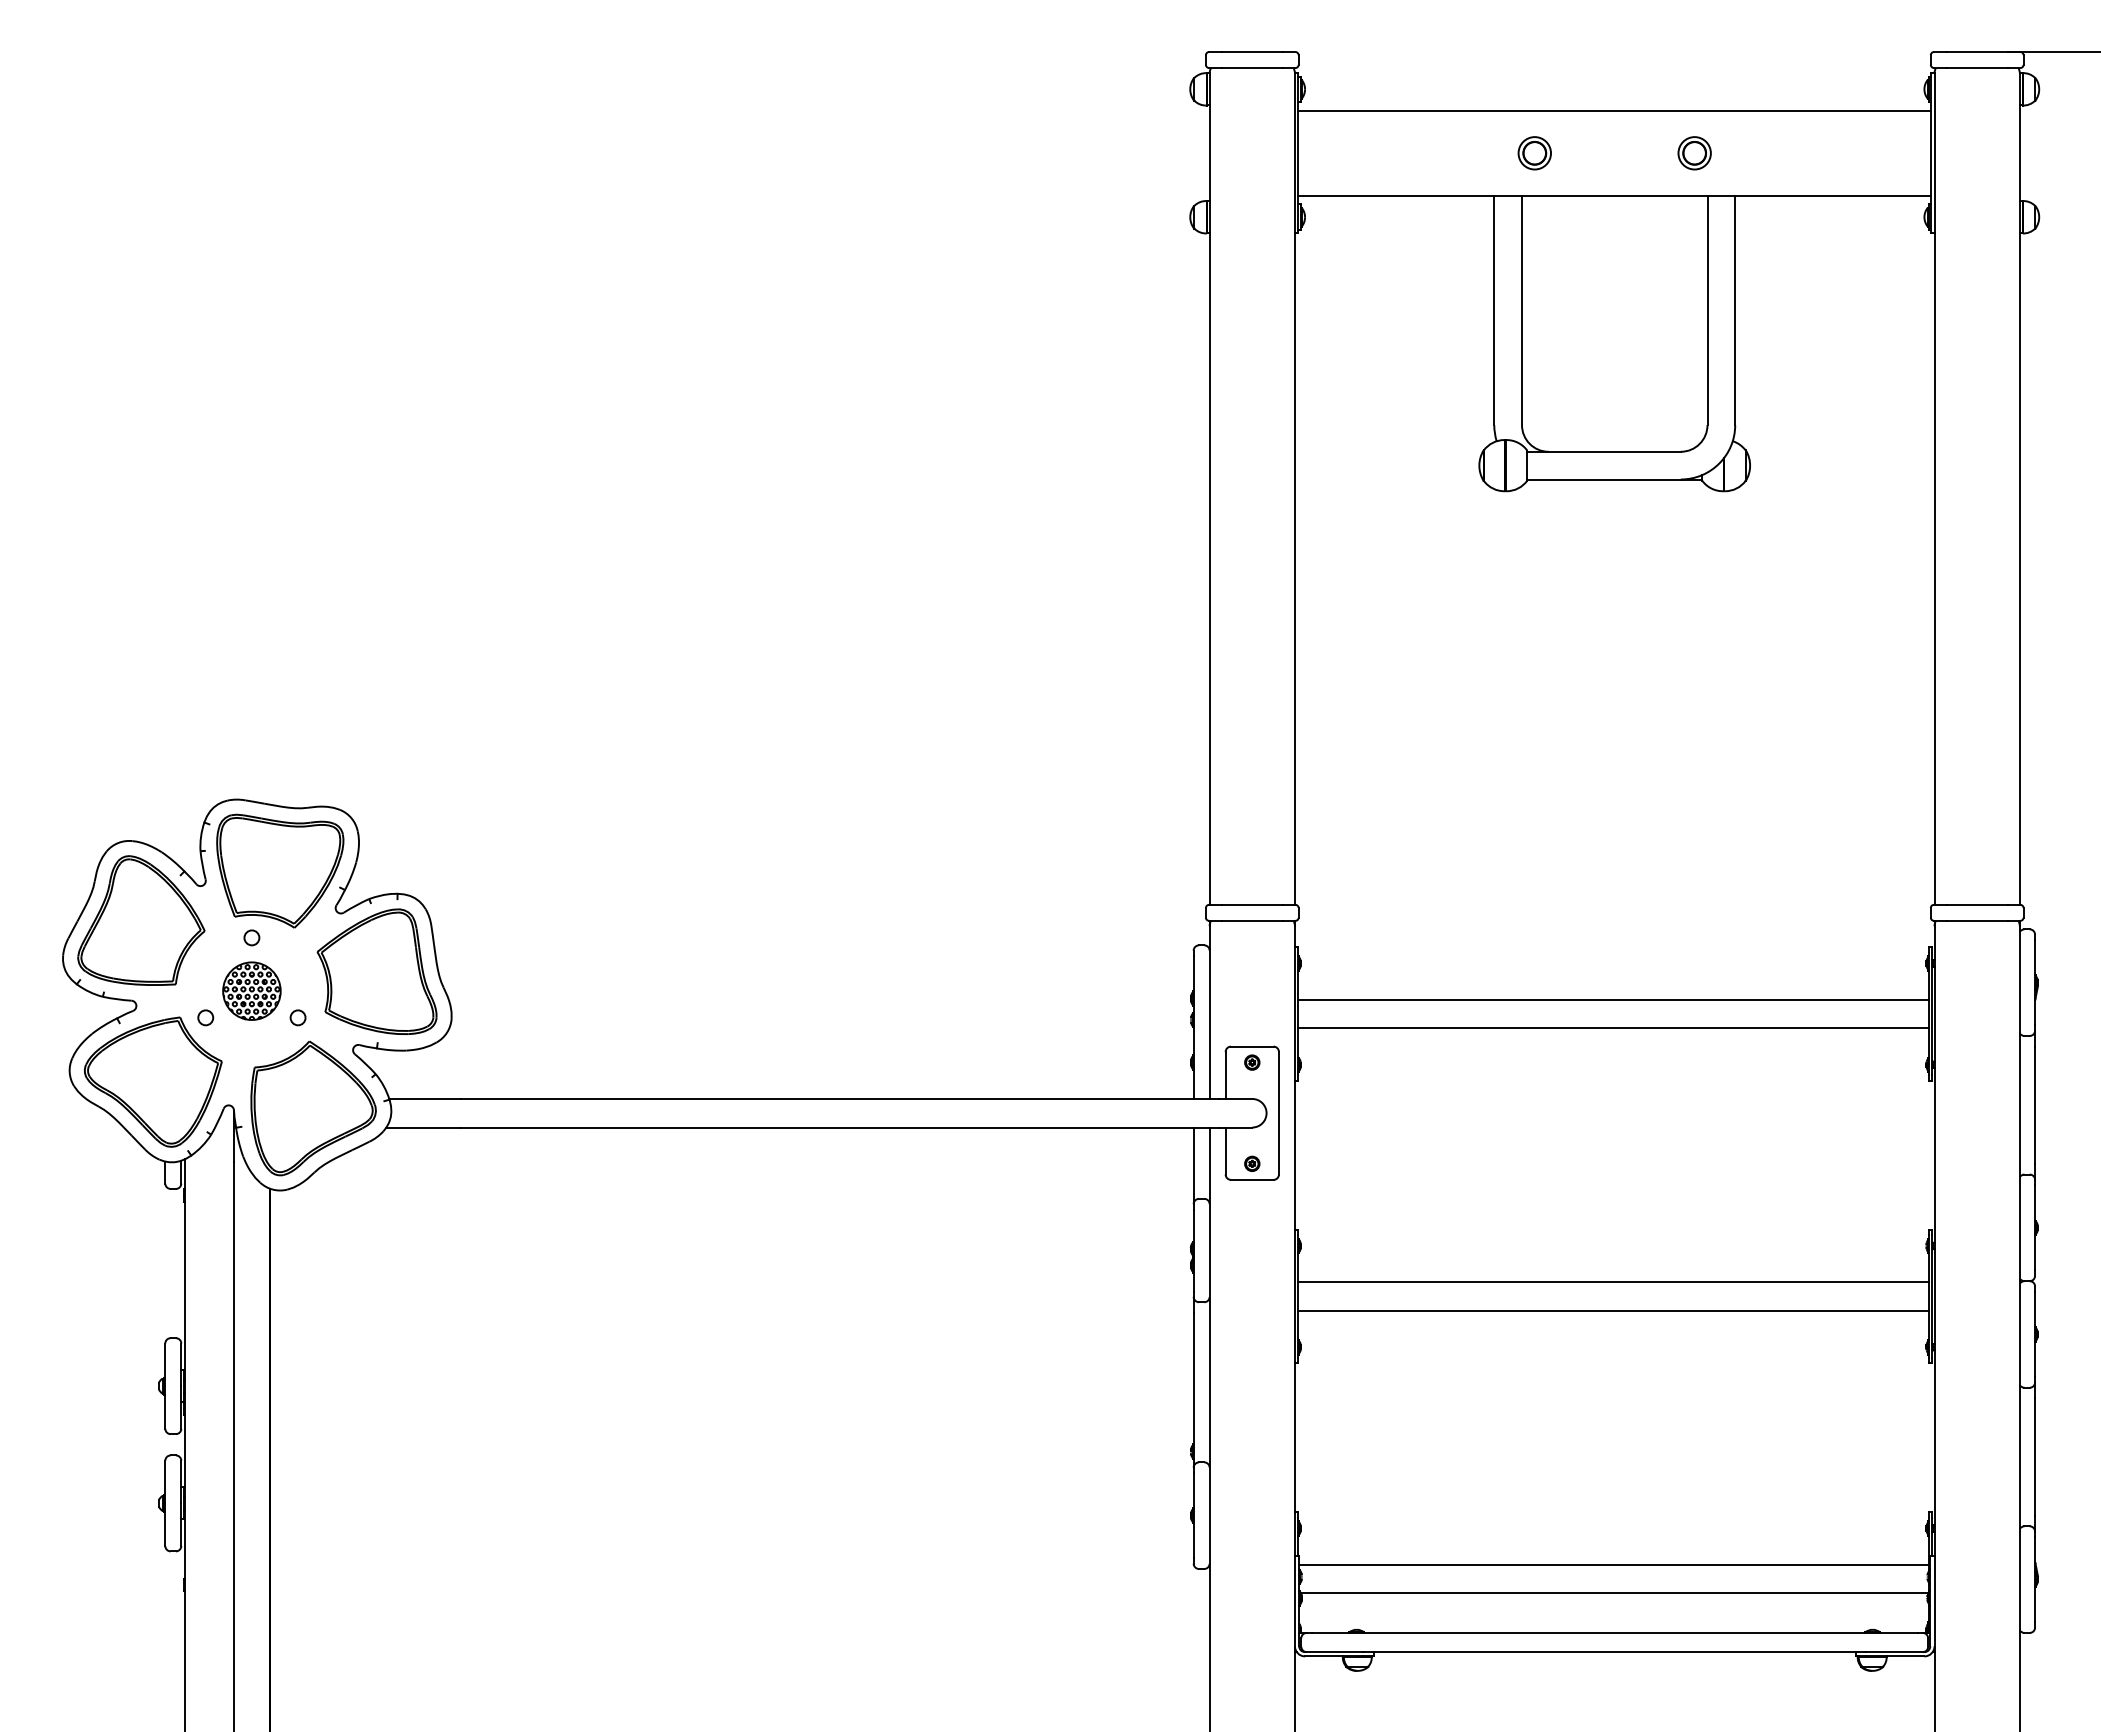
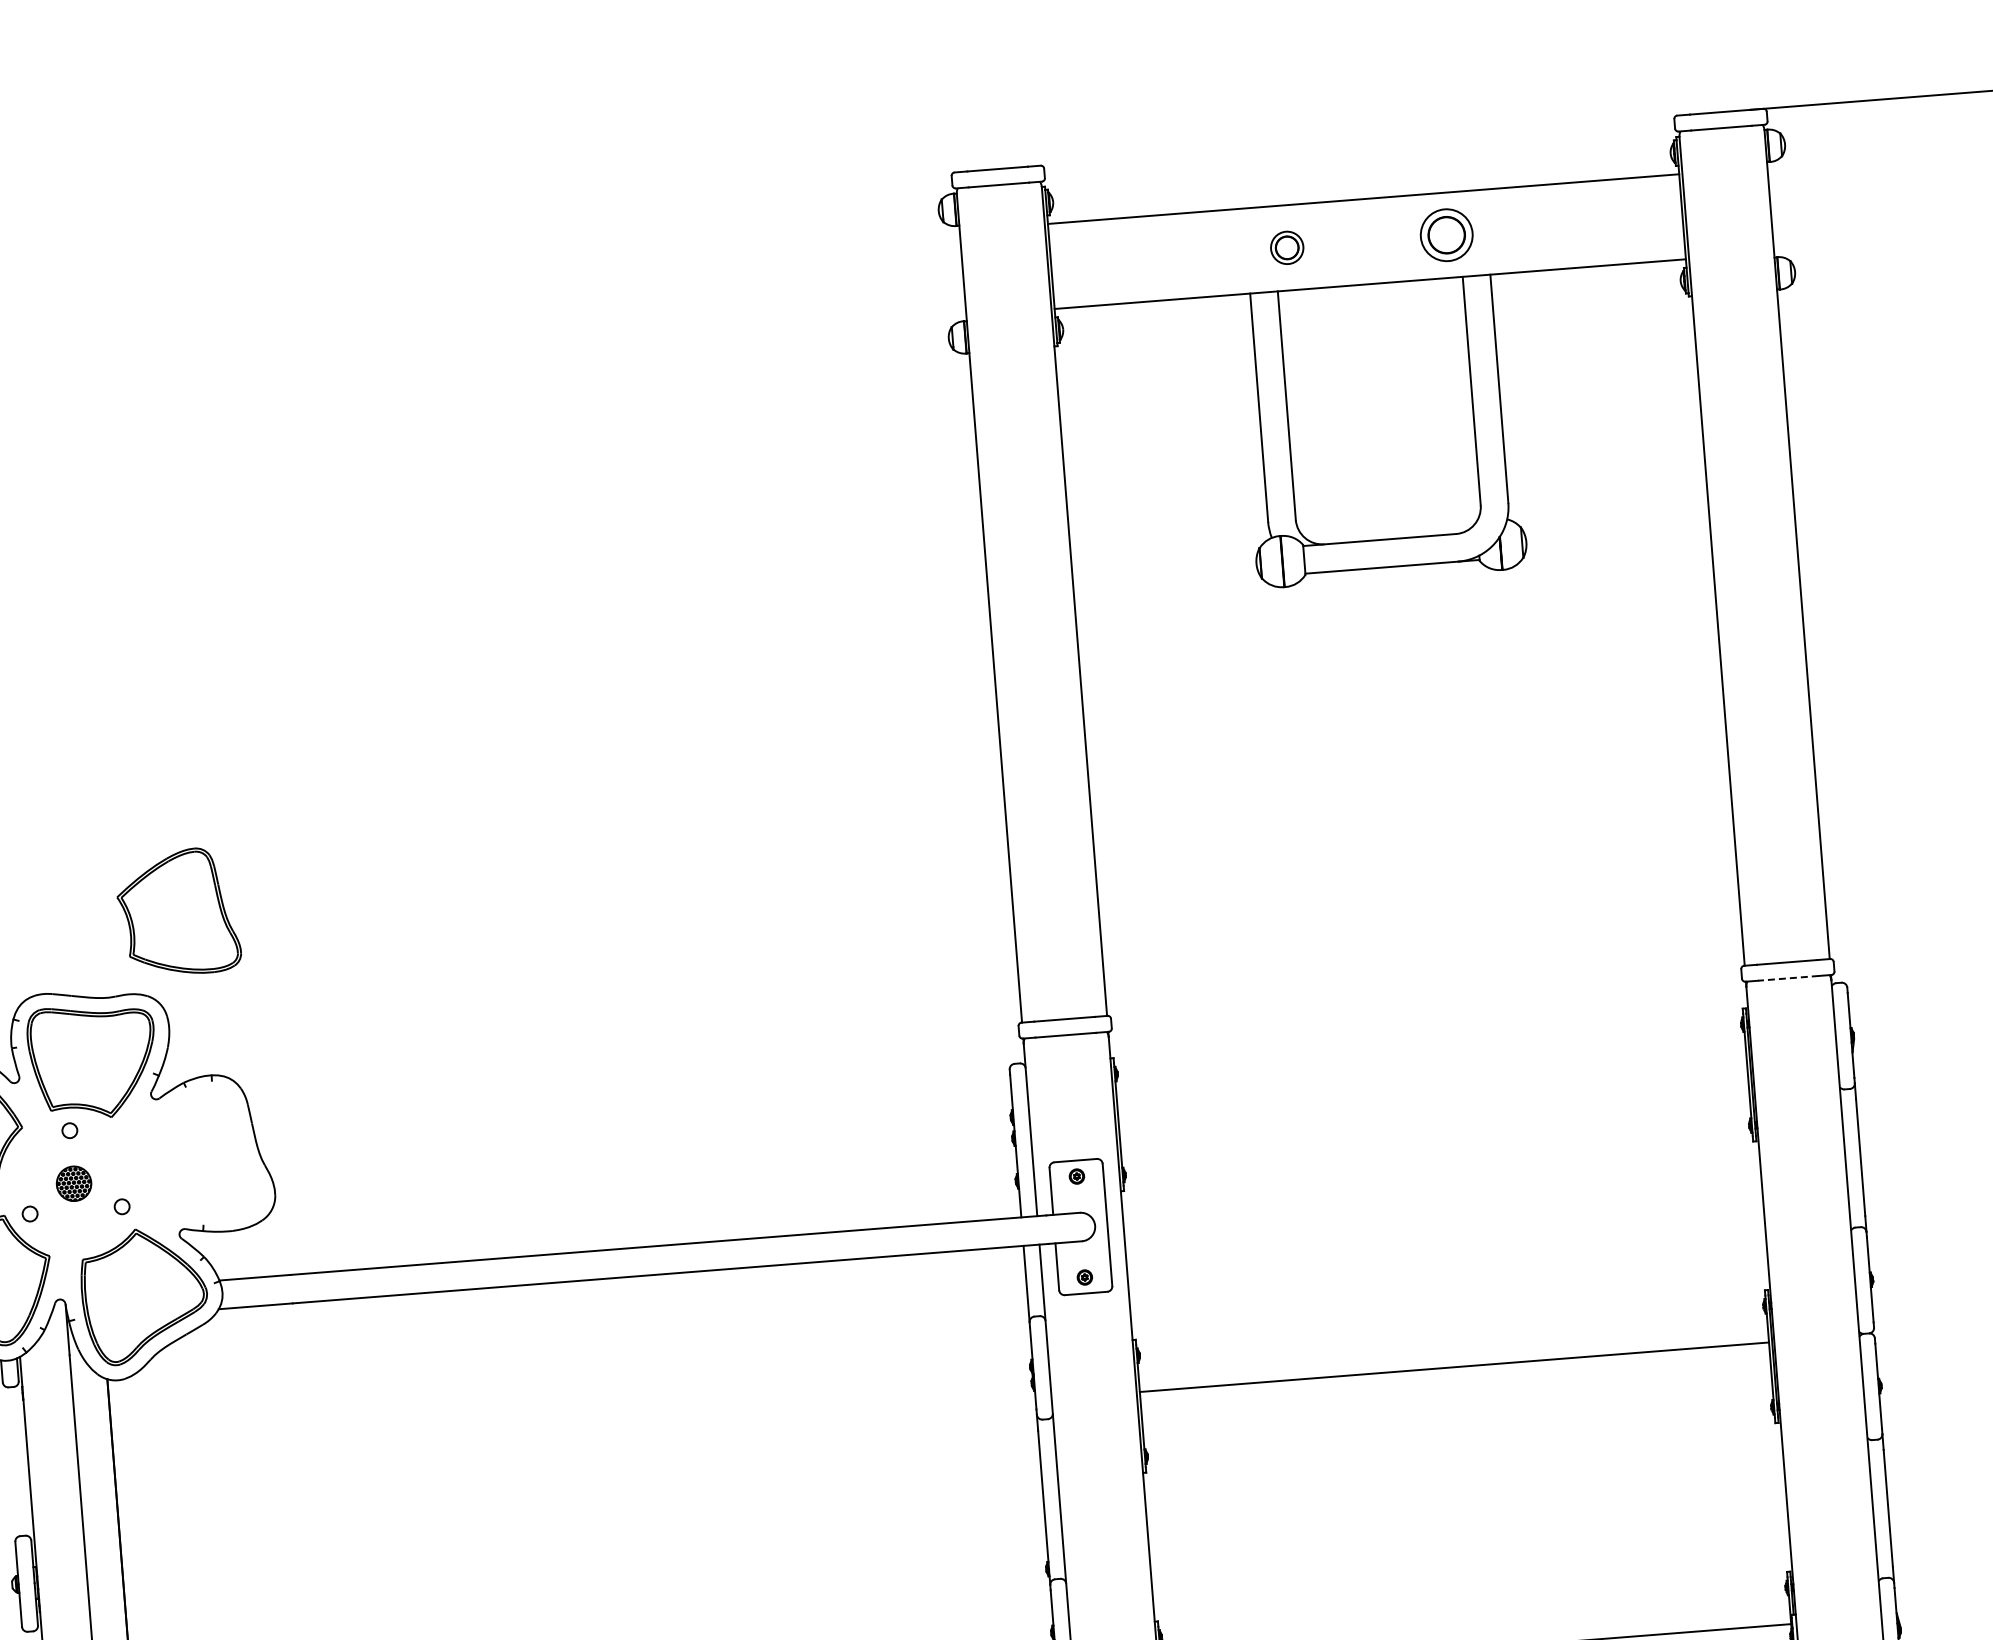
part: (1694, 153) -> (1446, 235), size x1.6
line: (1976, 920) -> (1787, 978), solid -> dashed
part: (376, 971) -> (177, 912), moved
part: (251, 990) -> (73, 1183), size x0.6
line: (1613, 999) -> (1432, 1085), removed
line: (1613, 1028) -> (1434, 1114), removed
line: (1613, 1310) -> (1456, 1395), removed

